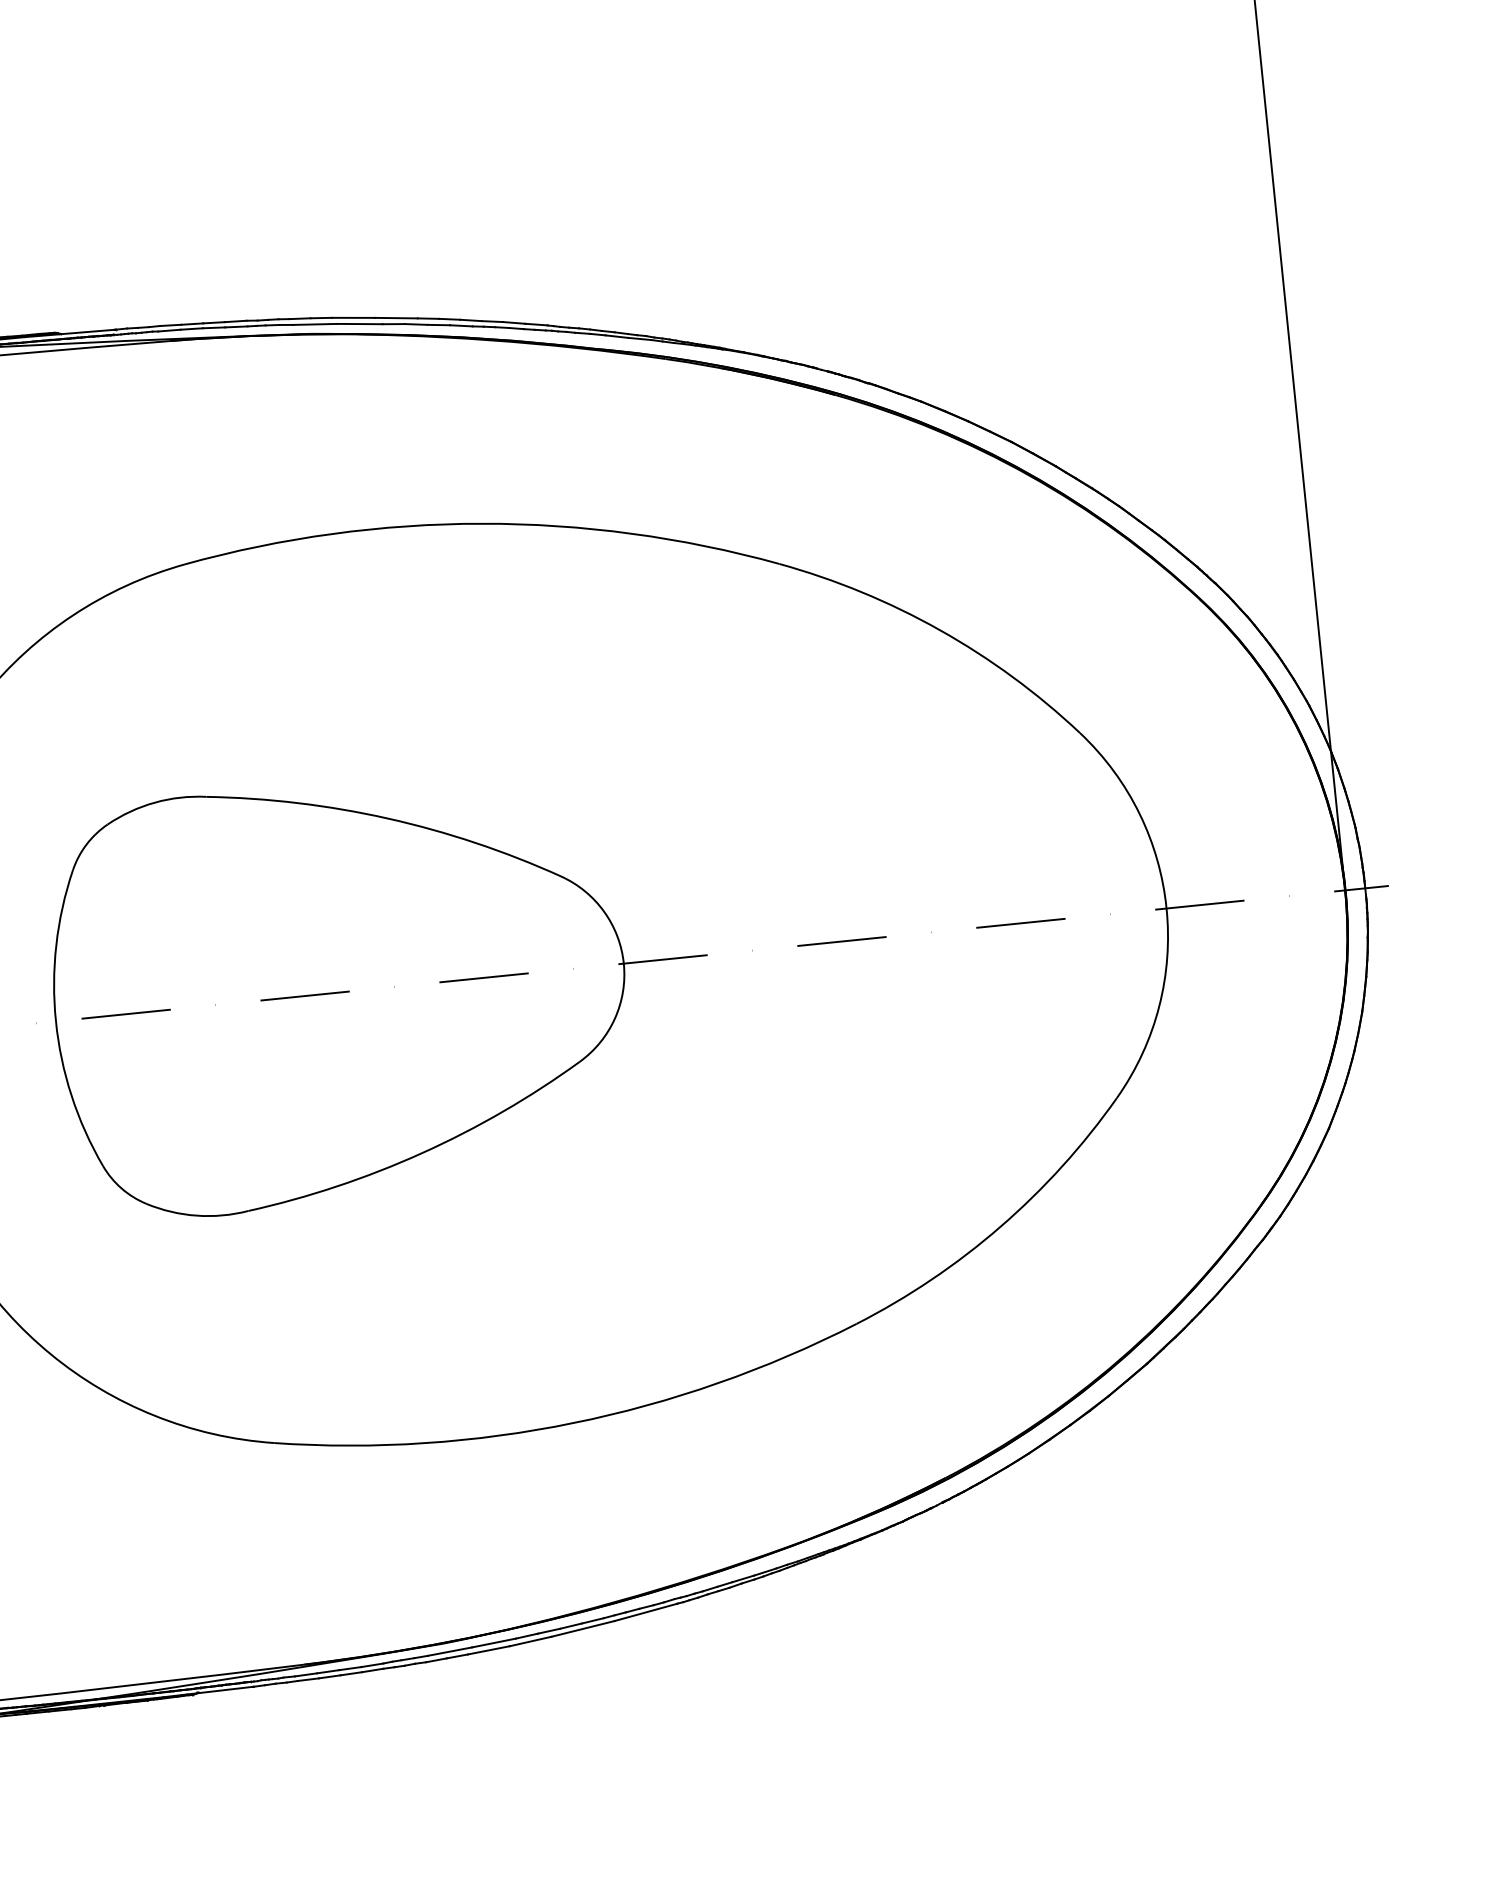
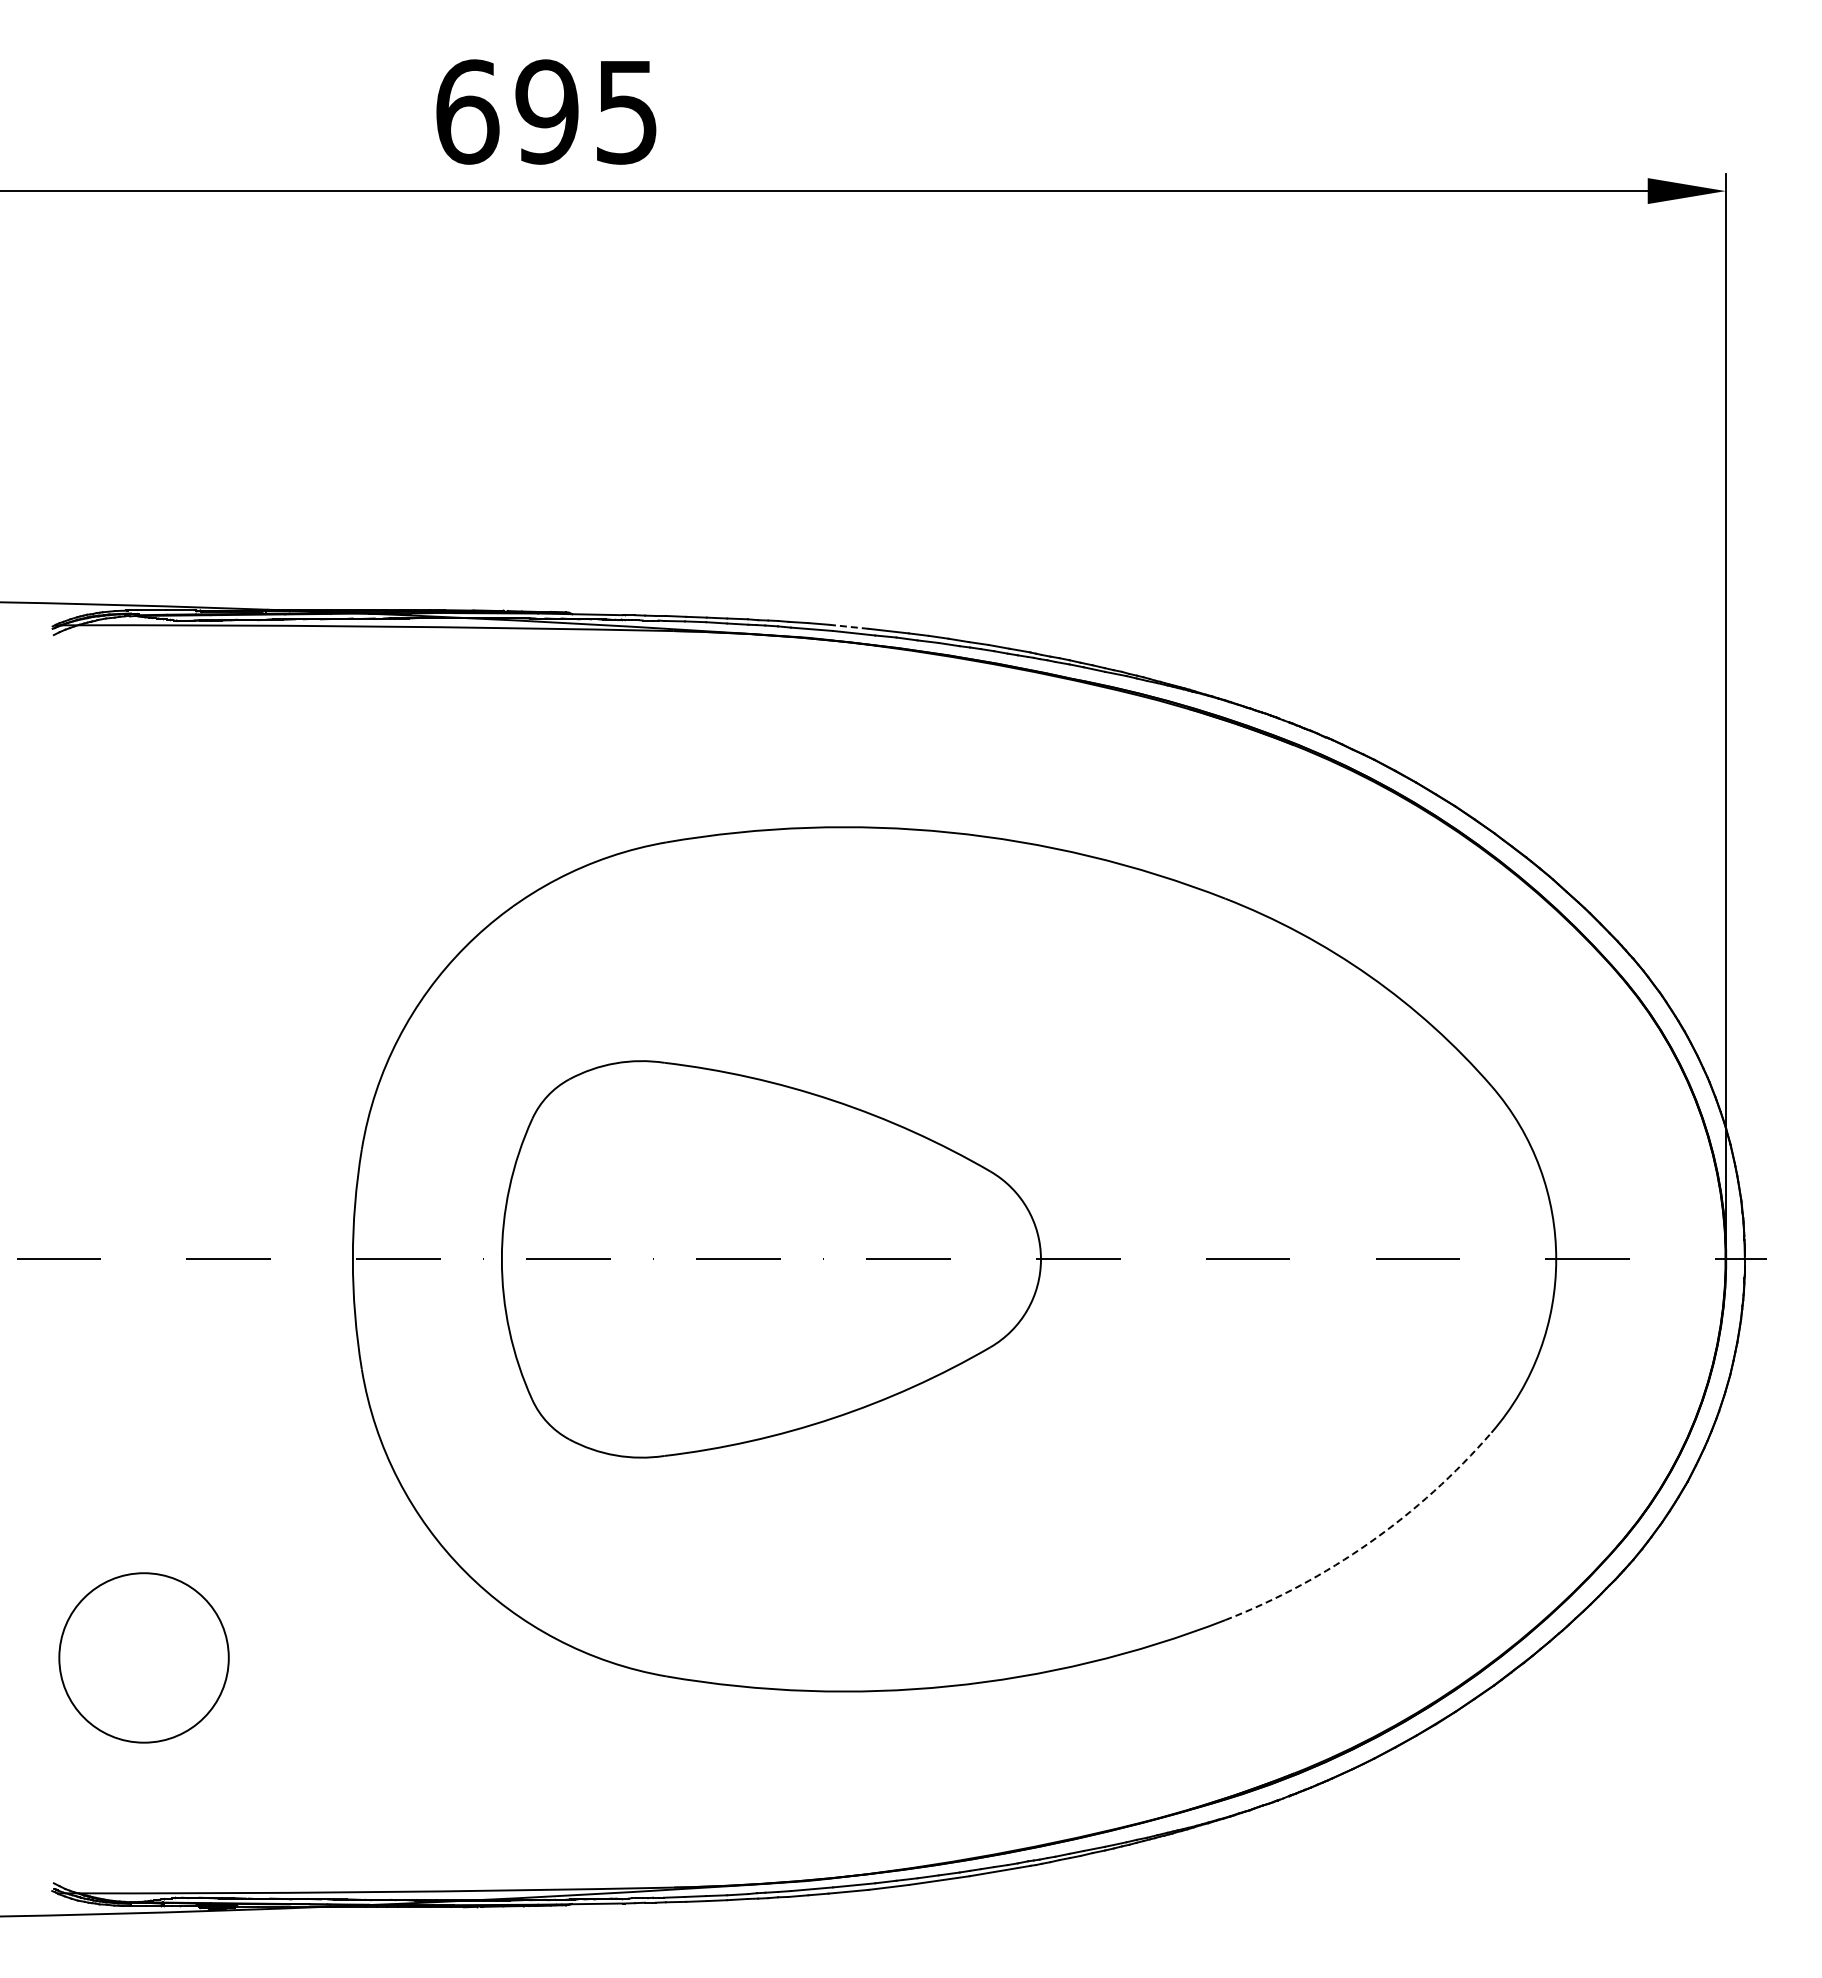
line: (353, 317) -> (848, 626), solid -> dashed
arc: (1000, 1226) -> (1369, 1542), solid -> dashed

